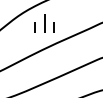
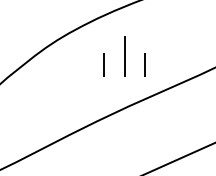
part: (44, 23) -> (124, 56), moved

